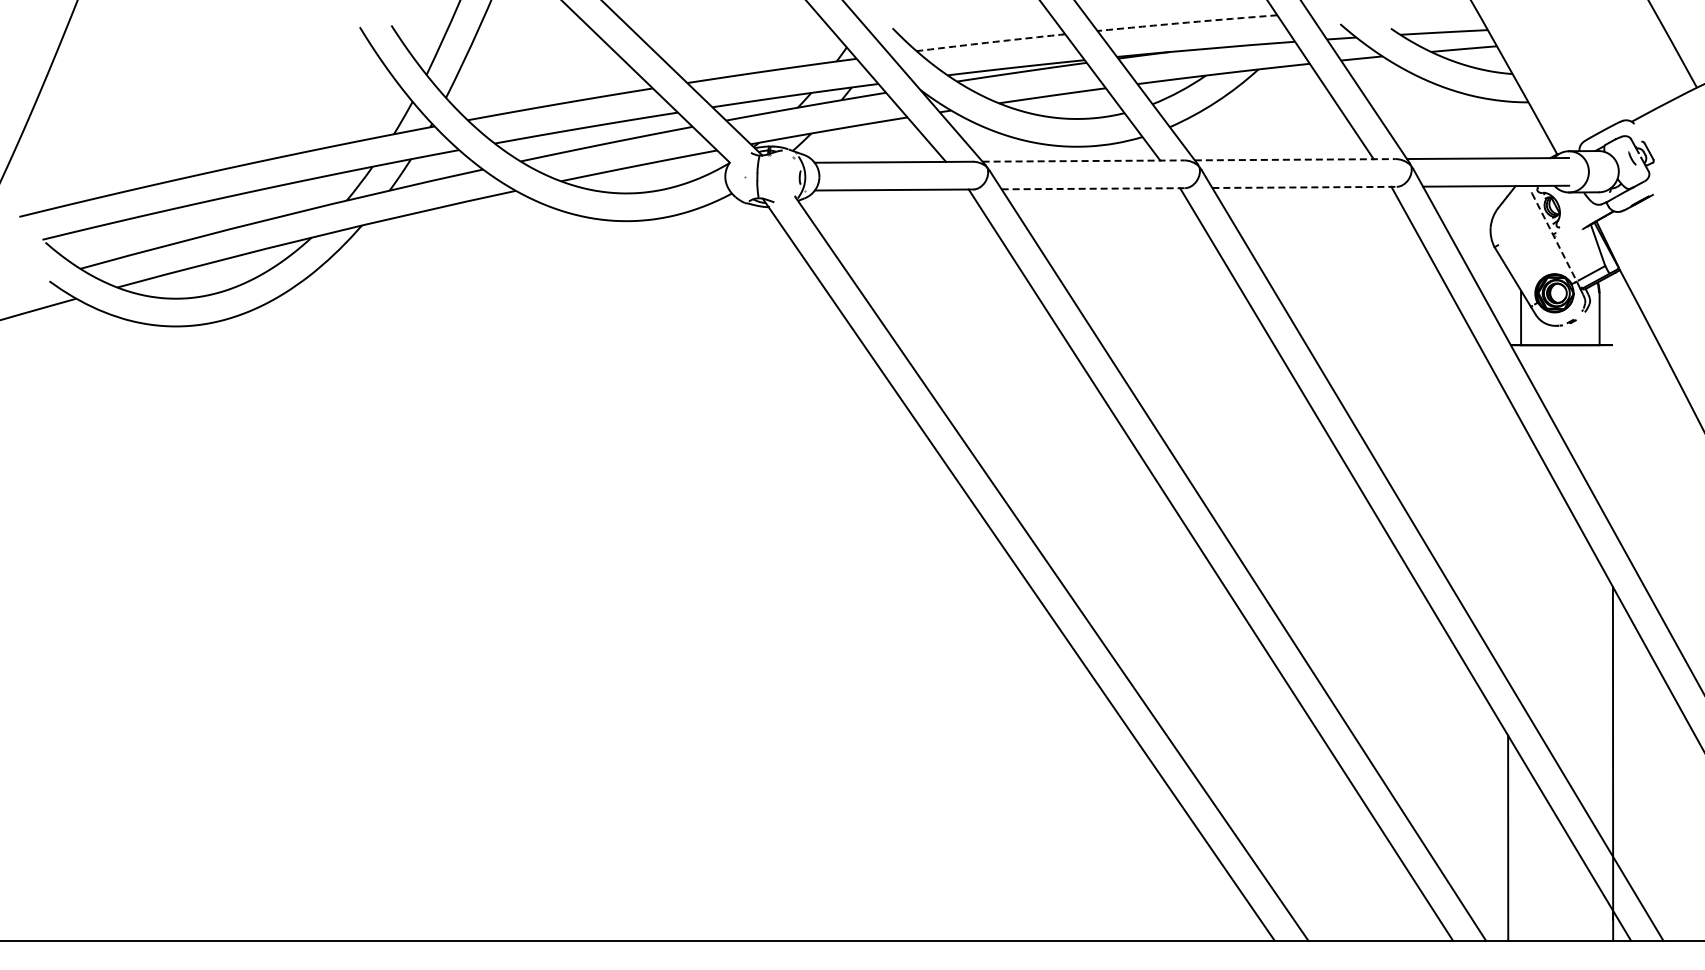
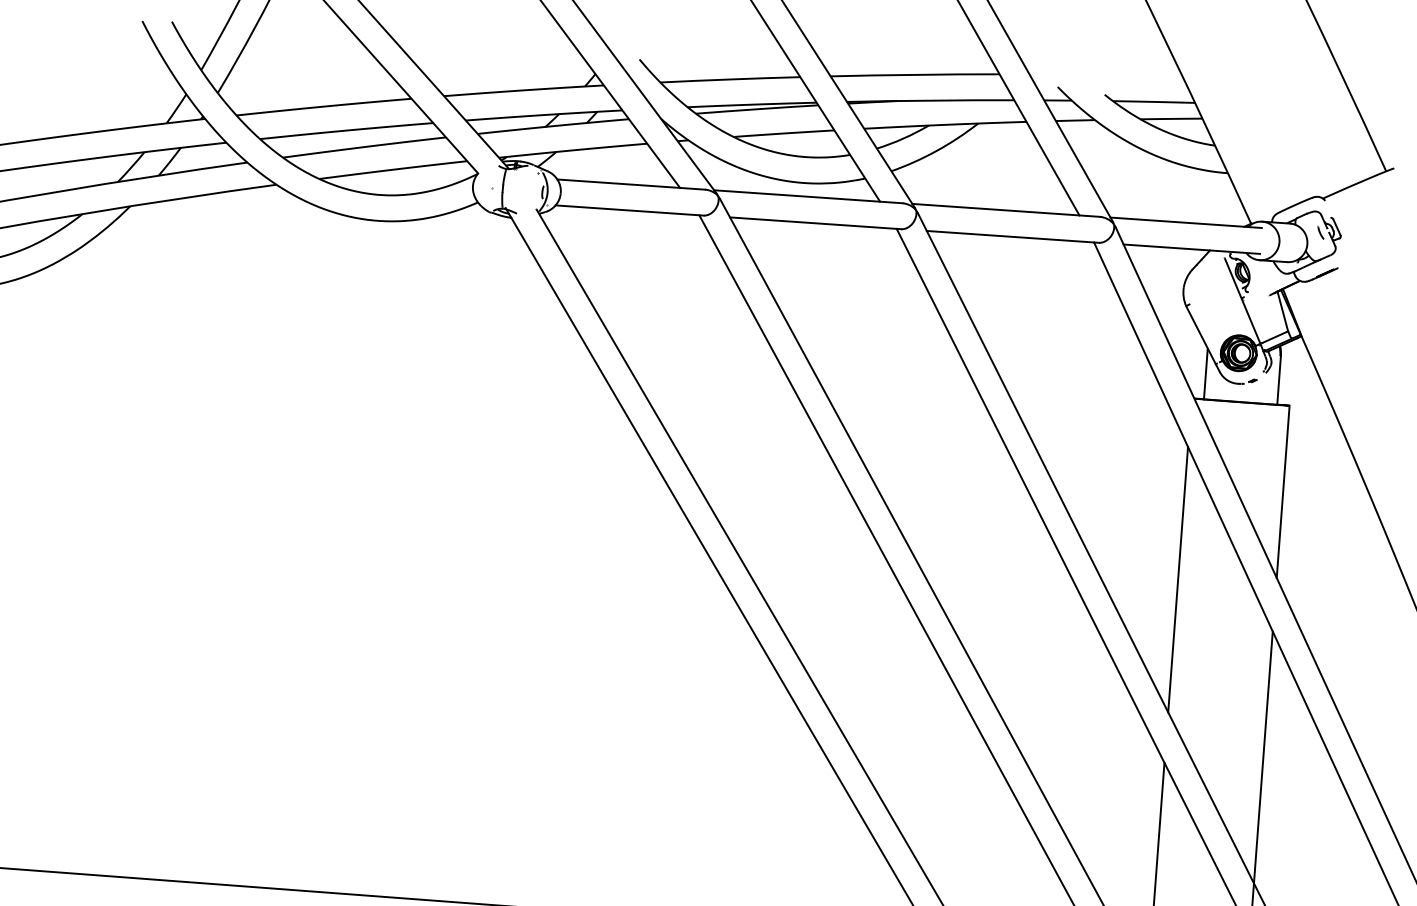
arc: (1187, 22) -> (915, 74), dashed -> solid
line: (990, 42) -> (729, 79), dashed -> solid
line: (1295, 159) -> (1006, 210), dashed -> solid
line: (1083, 161) -> (808, 197), dashed -> solid
line: (1305, 187) -> (1013, 237), dashed -> solid
line: (1093, 188) -> (815, 223), dashed -> solid
line: (1554, 237) -> (1242, 301), dashed -> solid
line: (1612, 437) -> (1282, 491), added
line: (1507, 539) -> (1177, 579), added

